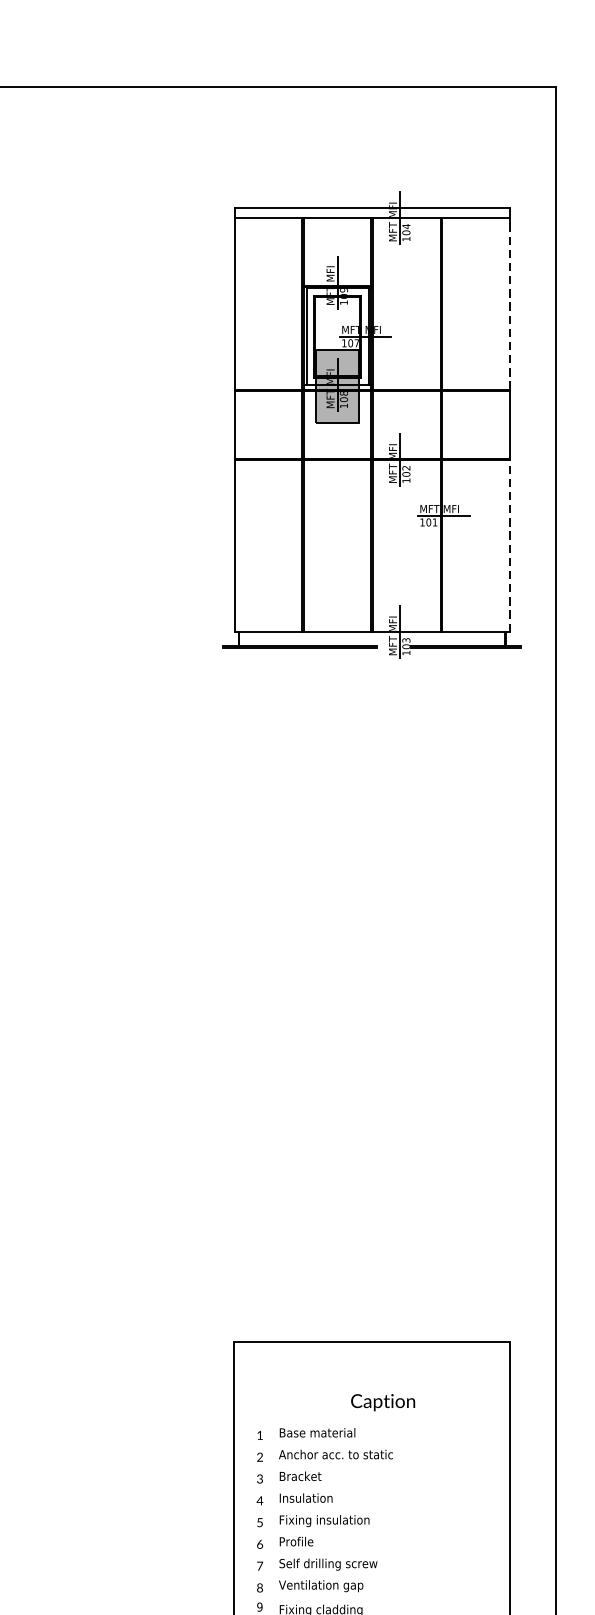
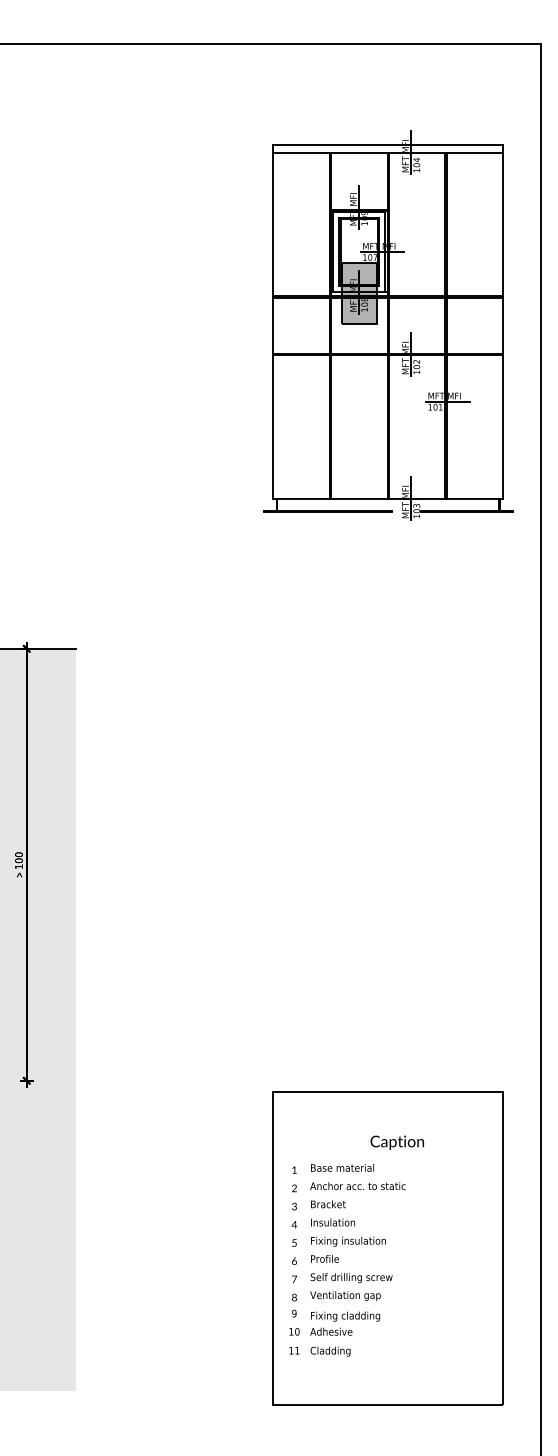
line: (510, 306) -> (503, 226), dashed -> solid
line: (510, 546) -> (503, 427), dashed -> solid

